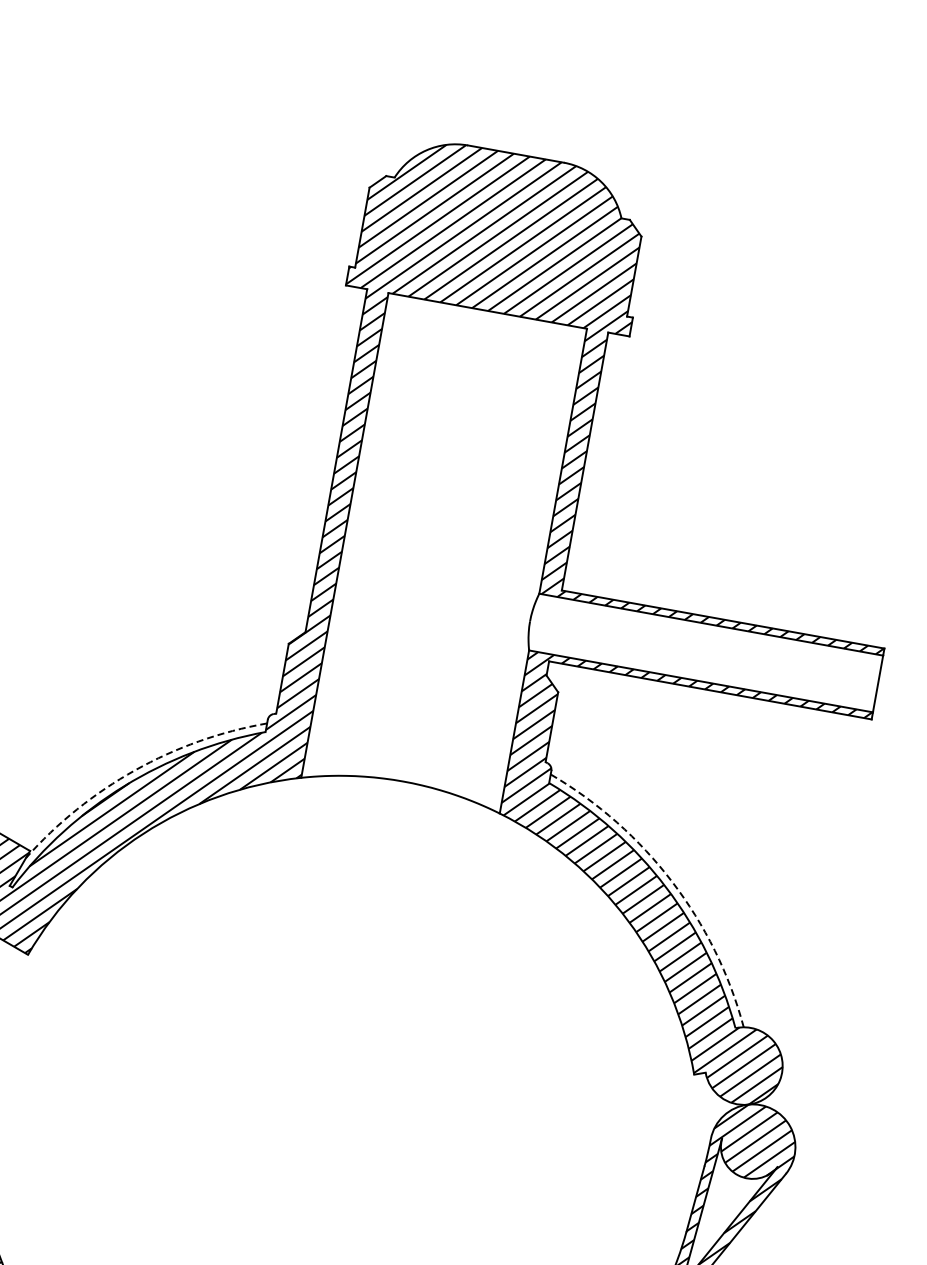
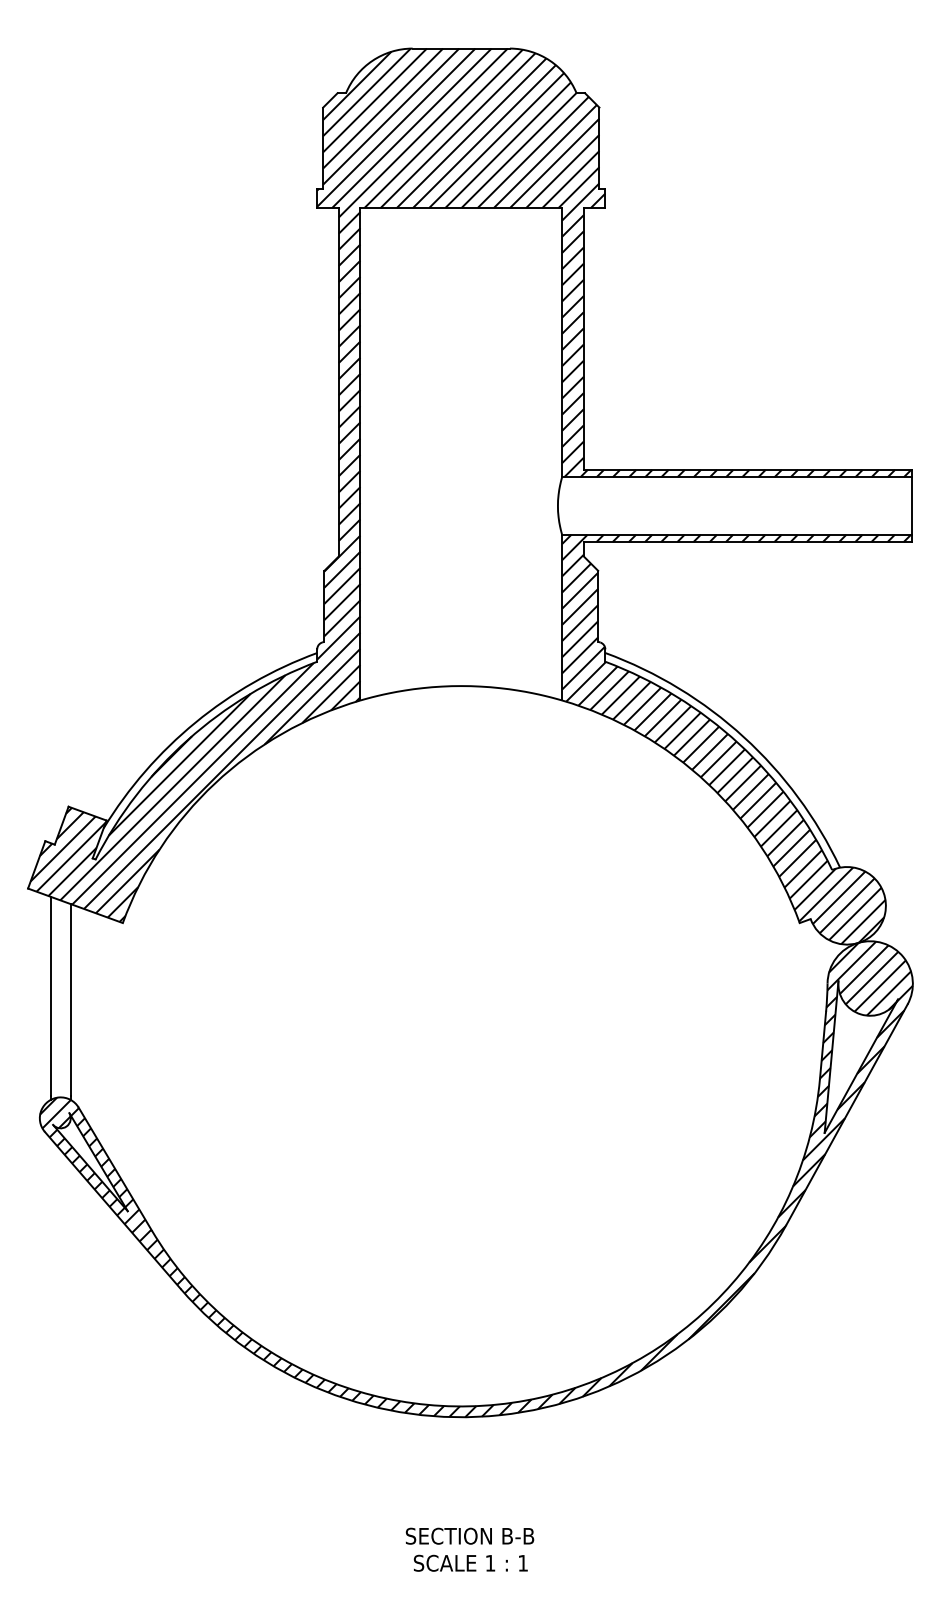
arc: (135, 770) -> (195, 722), dashed -> solid
arc: (671, 882) -> (743, 737), dashed -> solid

